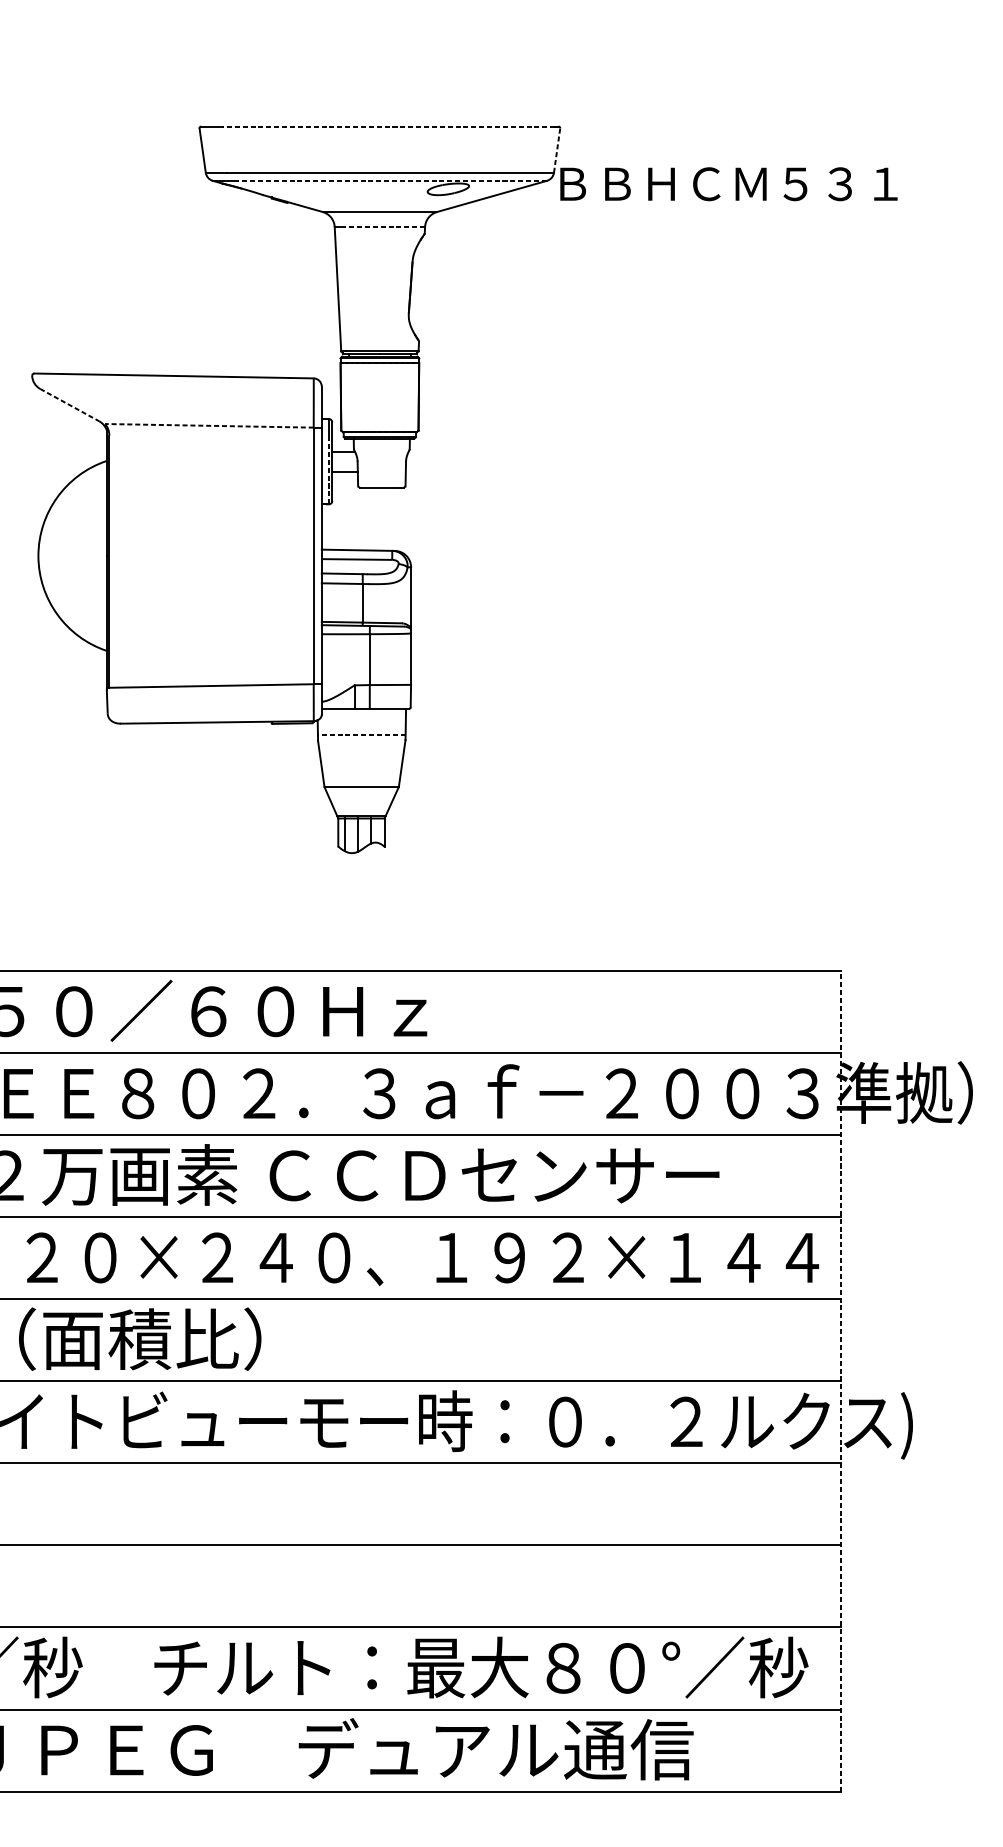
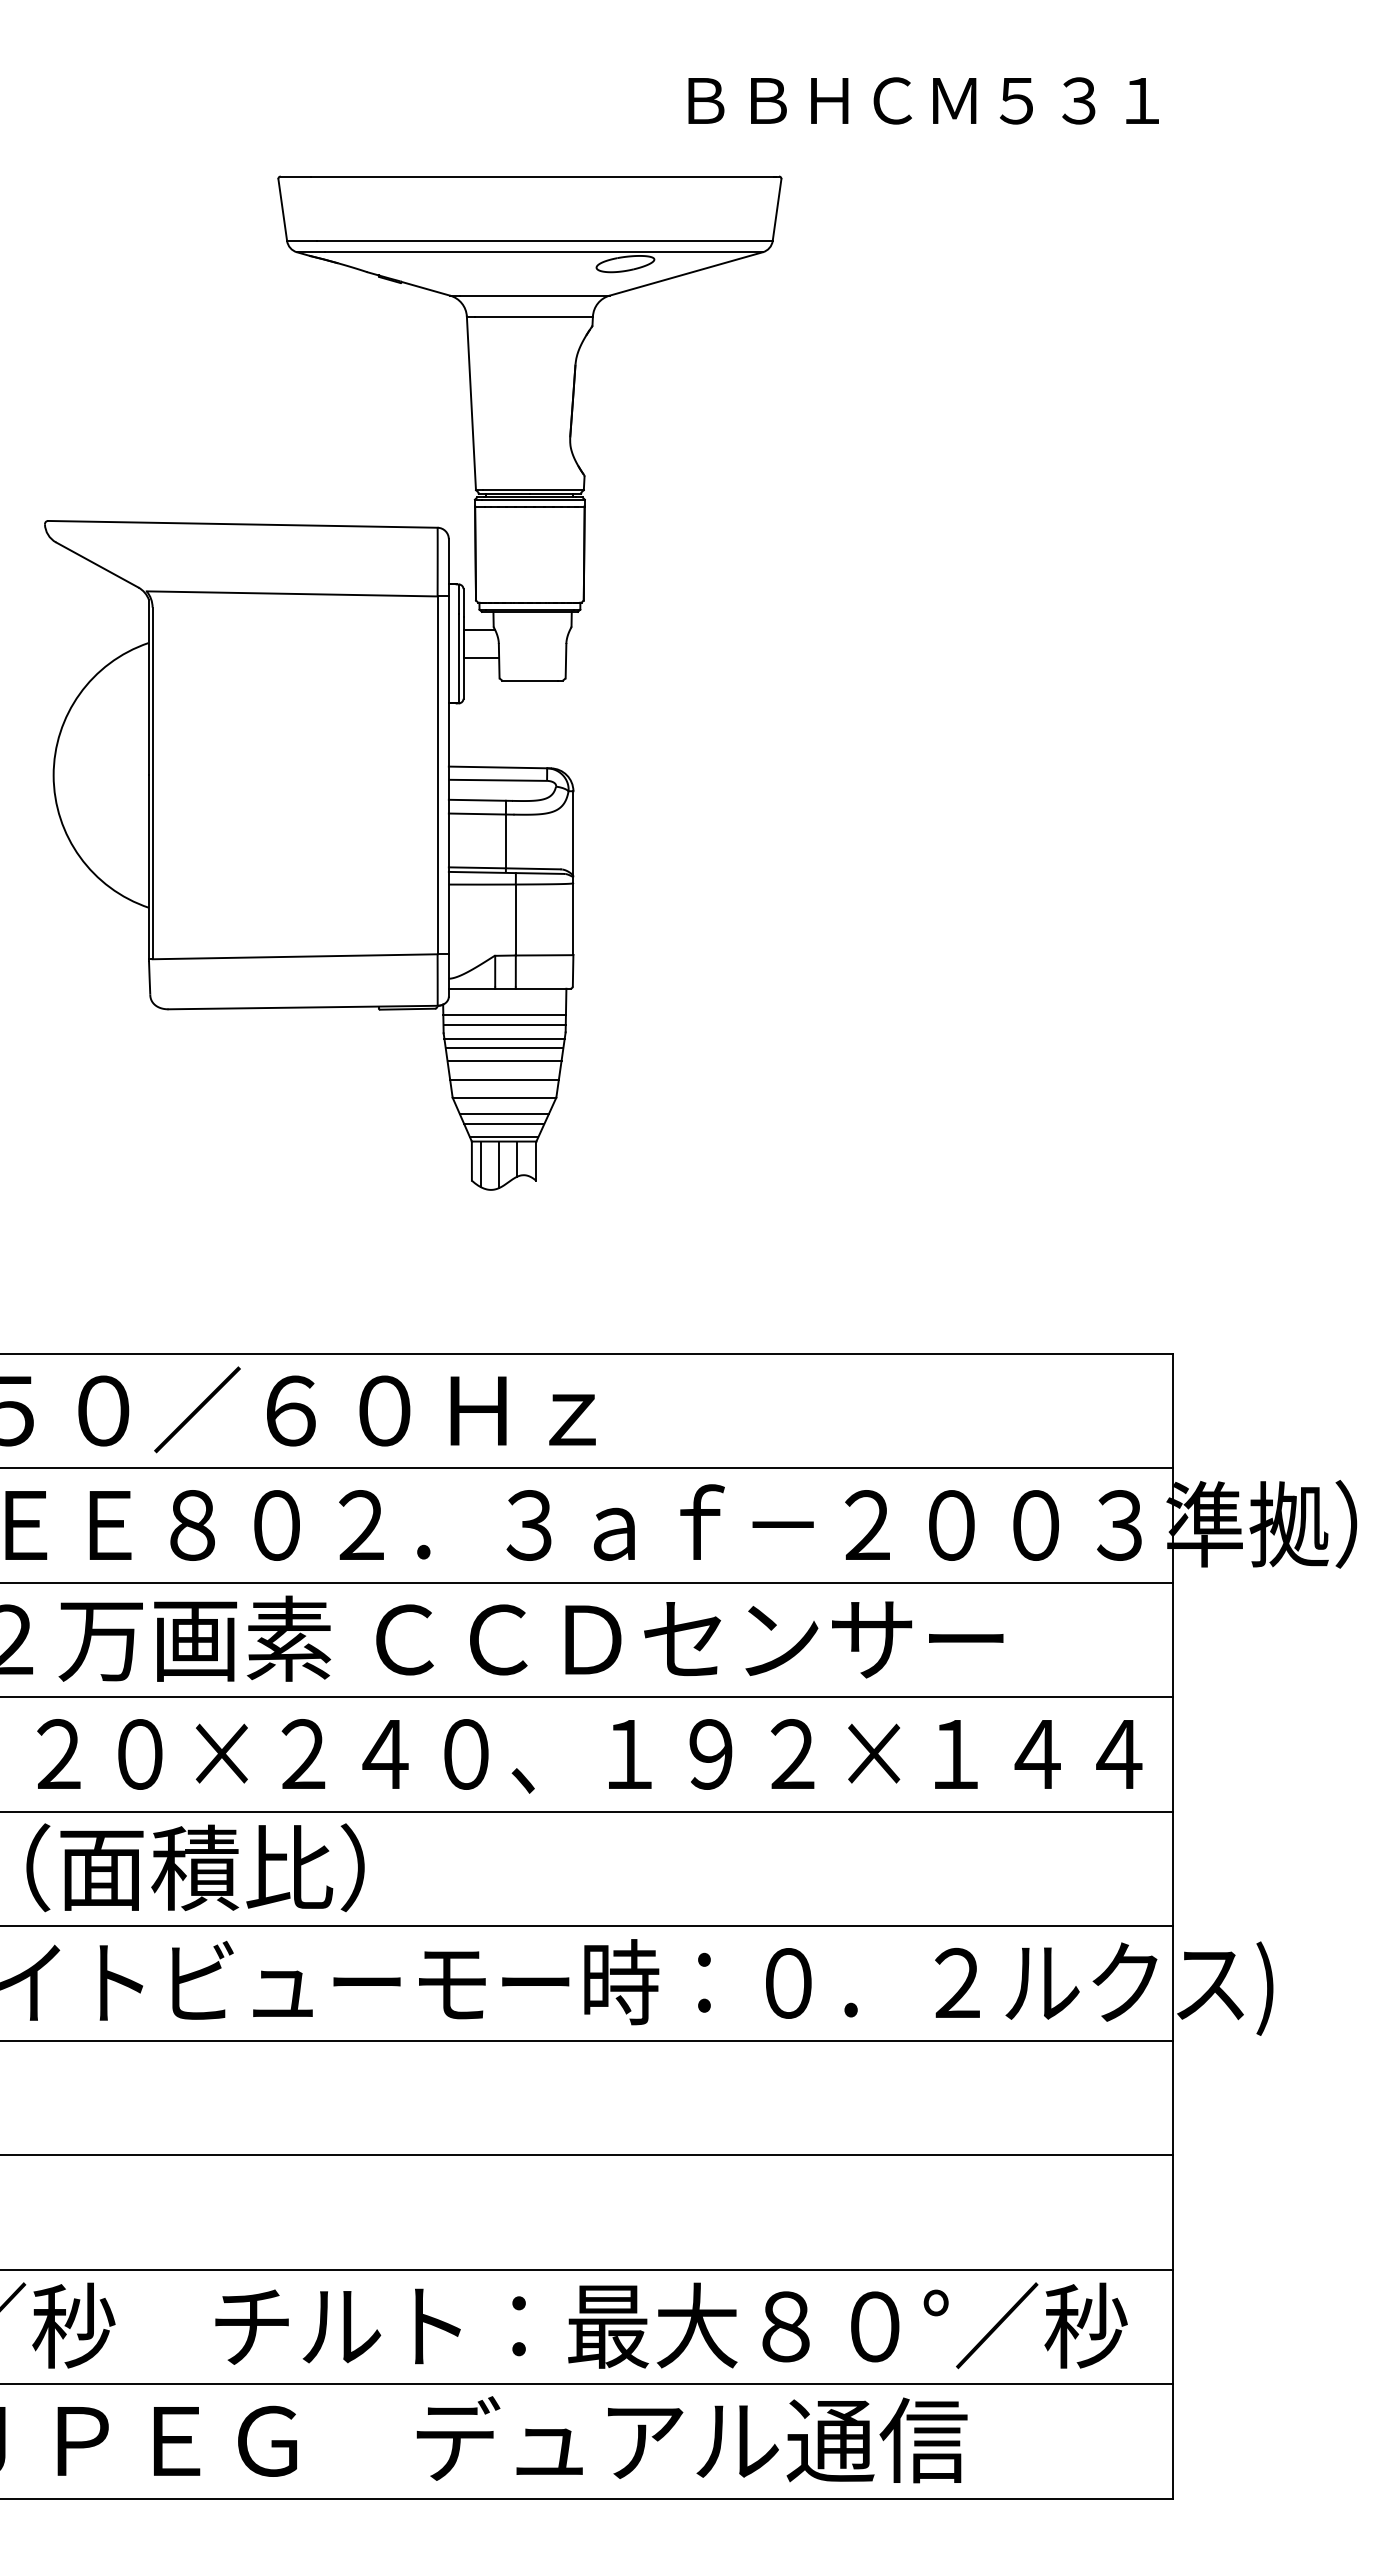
line: (388, 126) -> (542, 176), dashed -> solid
line: (557, 150) -> (777, 209), dashed -> solid
line: (390, 181) -> (544, 252), dashed -> solid
text: (728, 183) -> (923, 100), moved
line: (382, 226) -> (533, 316), dashed -> solid
line: (69, 404) -> (97, 564), dashed -> solid
line: (208, 425) -> (291, 593), dashed -> solid
line: (329, 472) -> (459, 658), dashed -> solid
line: (361, 727) -> (504, 1014), added
line: (361, 735) -> (504, 1025), dashed -> solid
line: (361, 745) -> (504, 1039), added
line: (361, 751) -> (504, 1047), added
line: (361, 761) -> (504, 1061), added
line: (361, 774) -> (504, 1080), added
line: (360, 799) -> (503, 1114), added
line: (361, 806) -> (504, 1124), added
line: (841, 1380) -> (1173, 1925), dashed -> solid

